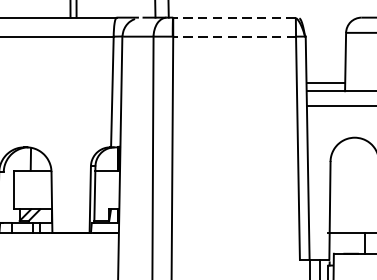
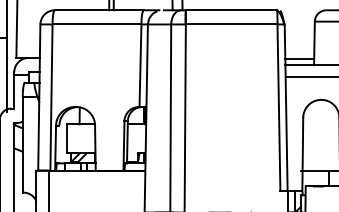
line: (234, 17) -> (231, 10), dashed -> solid
line: (234, 36) -> (231, 24), dashed -> solid

